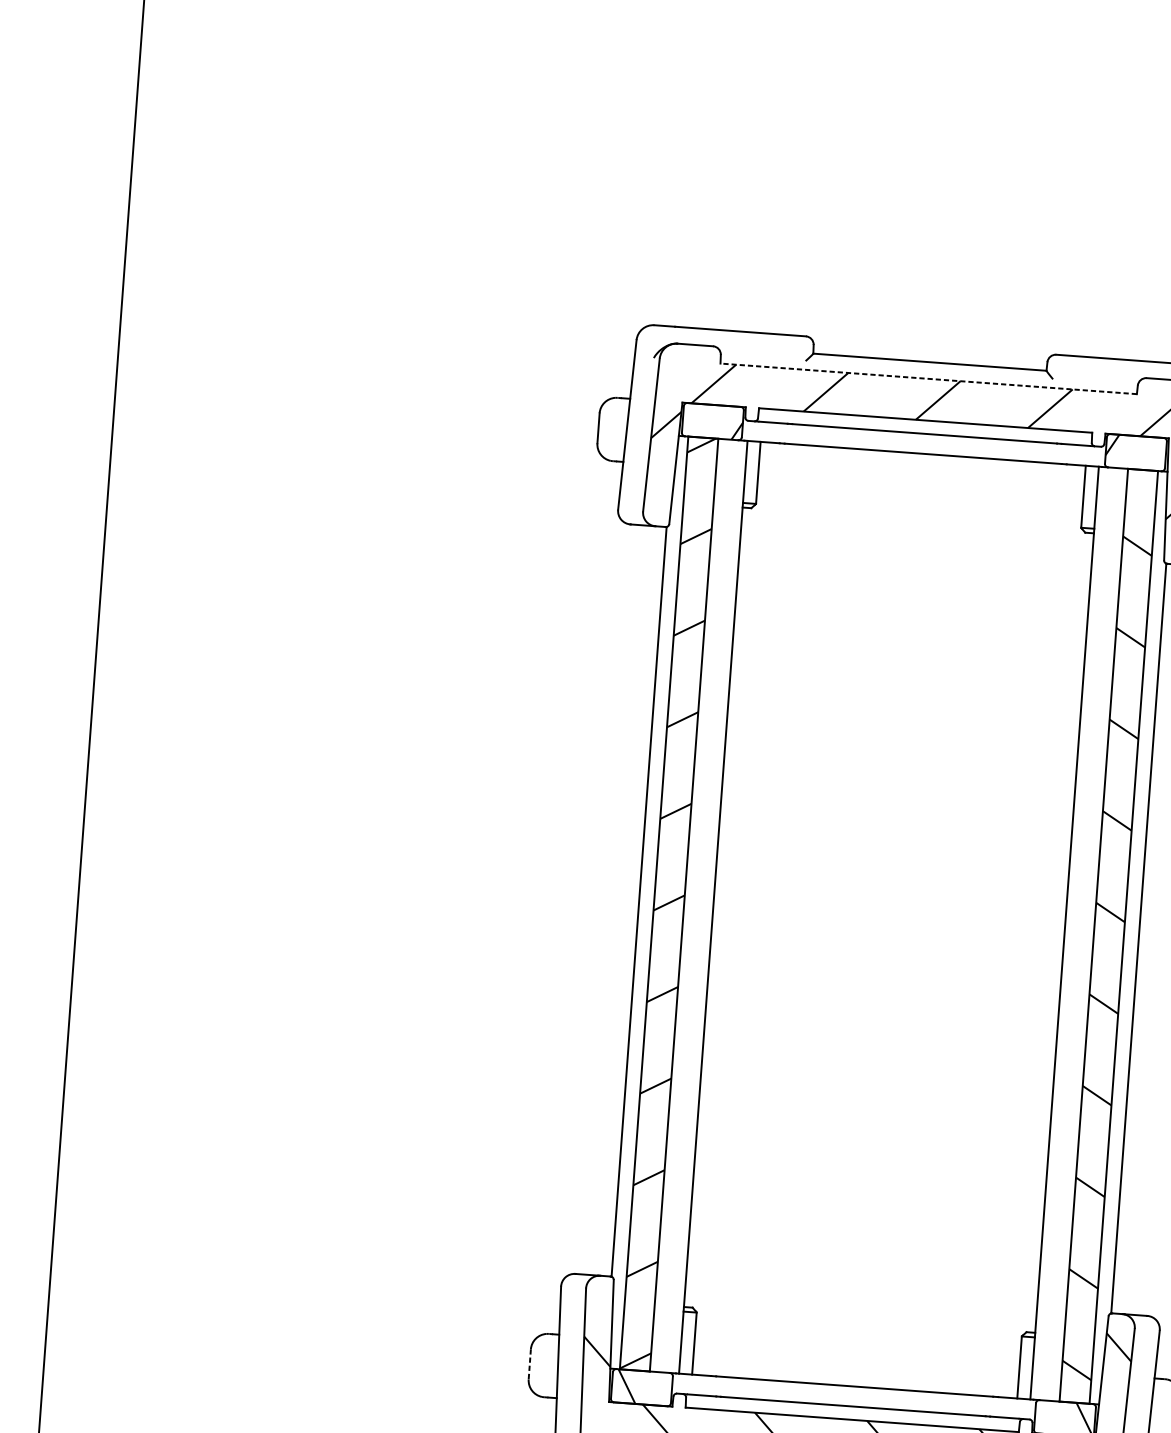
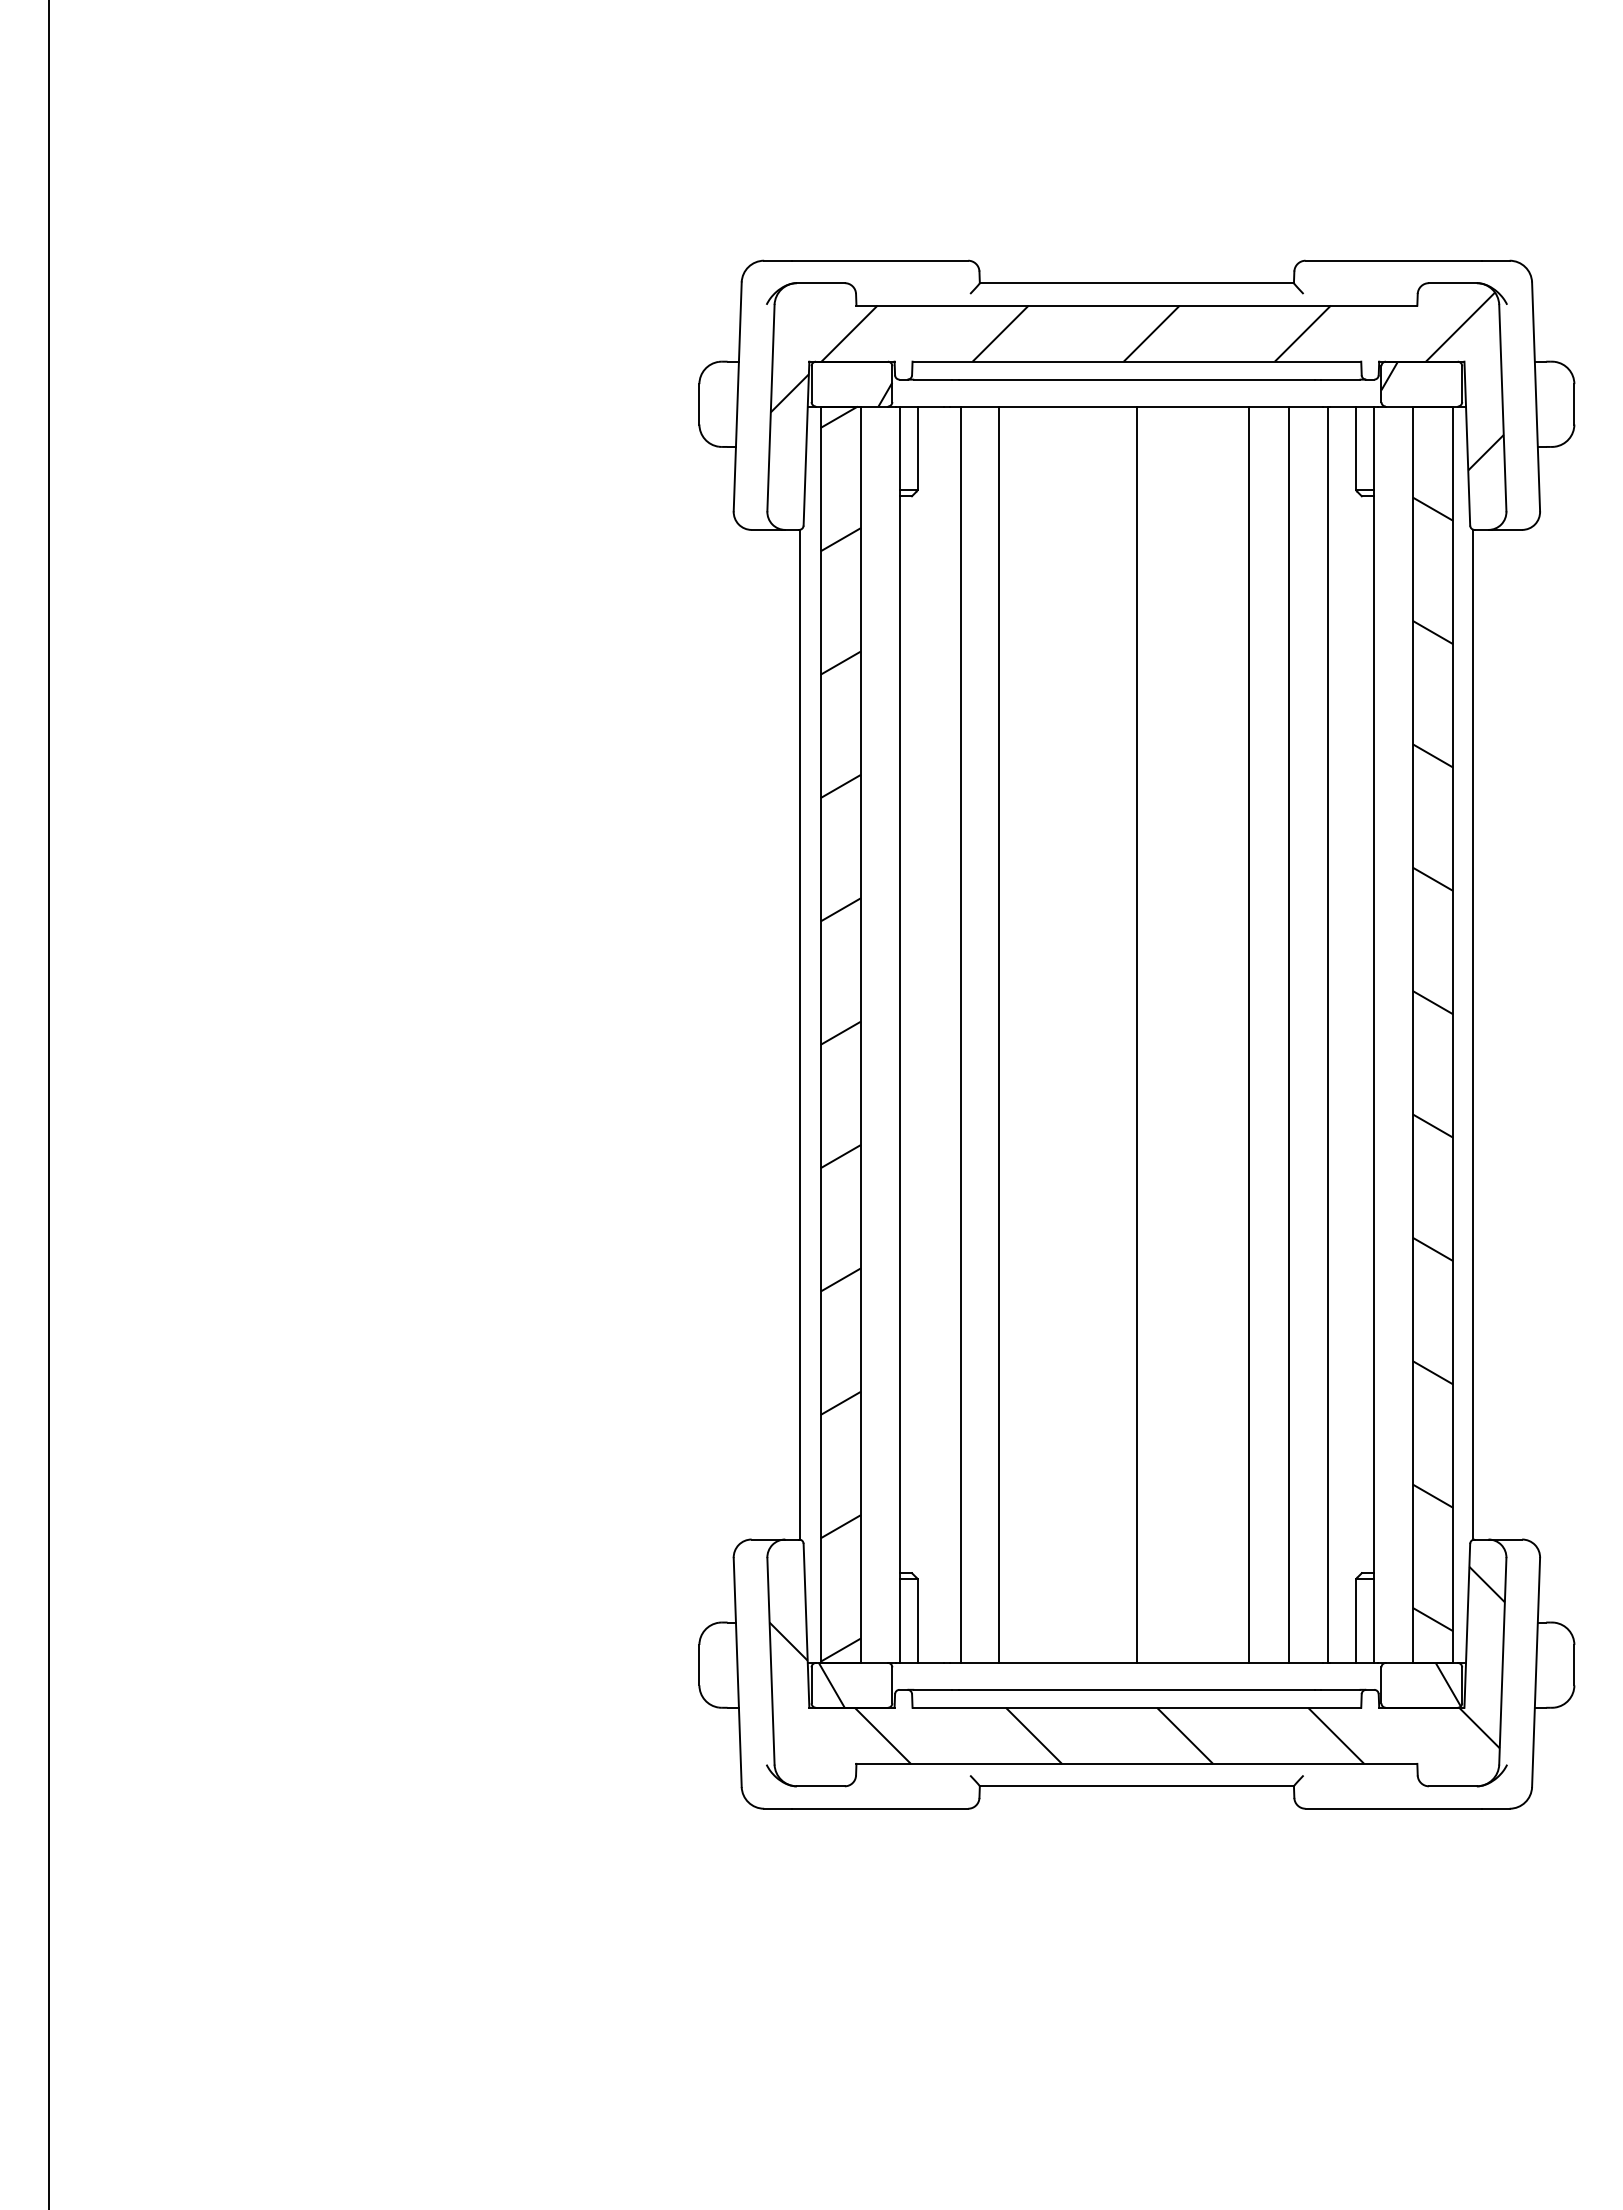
line: (928, 378) -> (1136, 305), dashed -> solid
line: (758, 910) -> (960, 1034), added
line: (786, 912) -> (998, 1034), added
line: (888, 919) -> (1136, 1034), added
line: (972, 926) -> (1249, 1034), added
line: (1002, 928) -> (1289, 1034), added
line: (1030, 930) -> (1327, 1034), added
line: (529, 1364) -> (699, 1665), dashed -> solid

